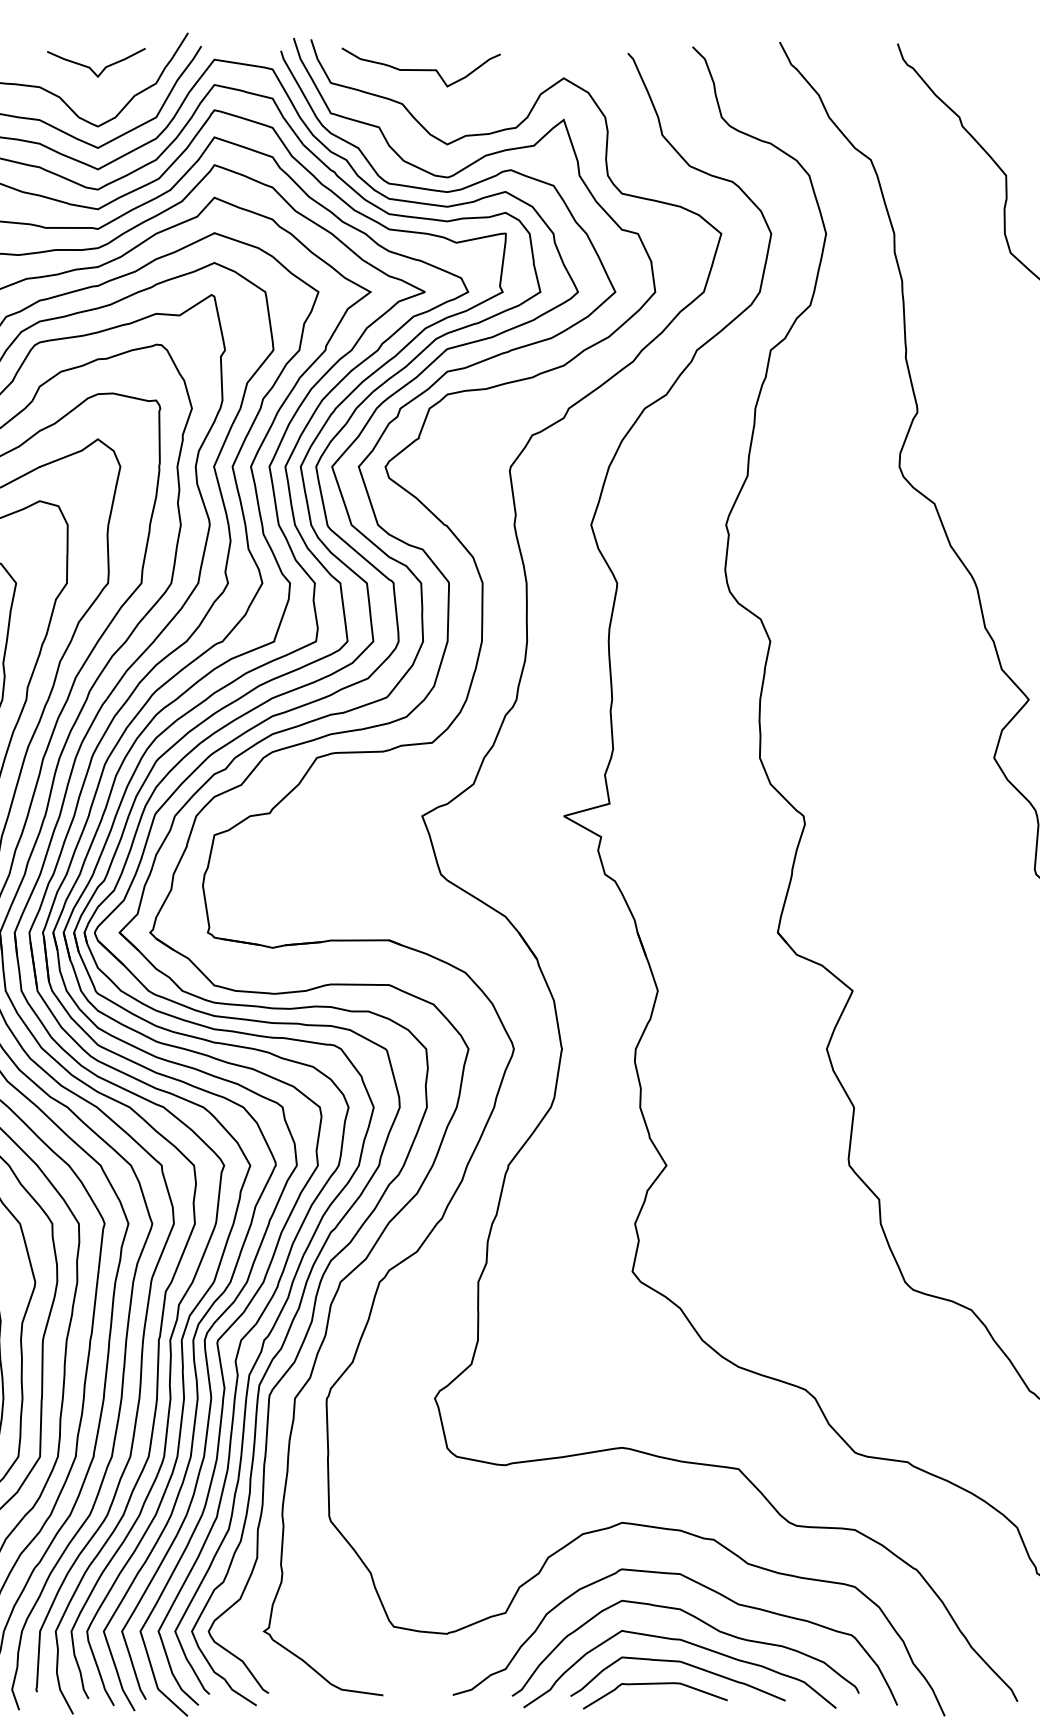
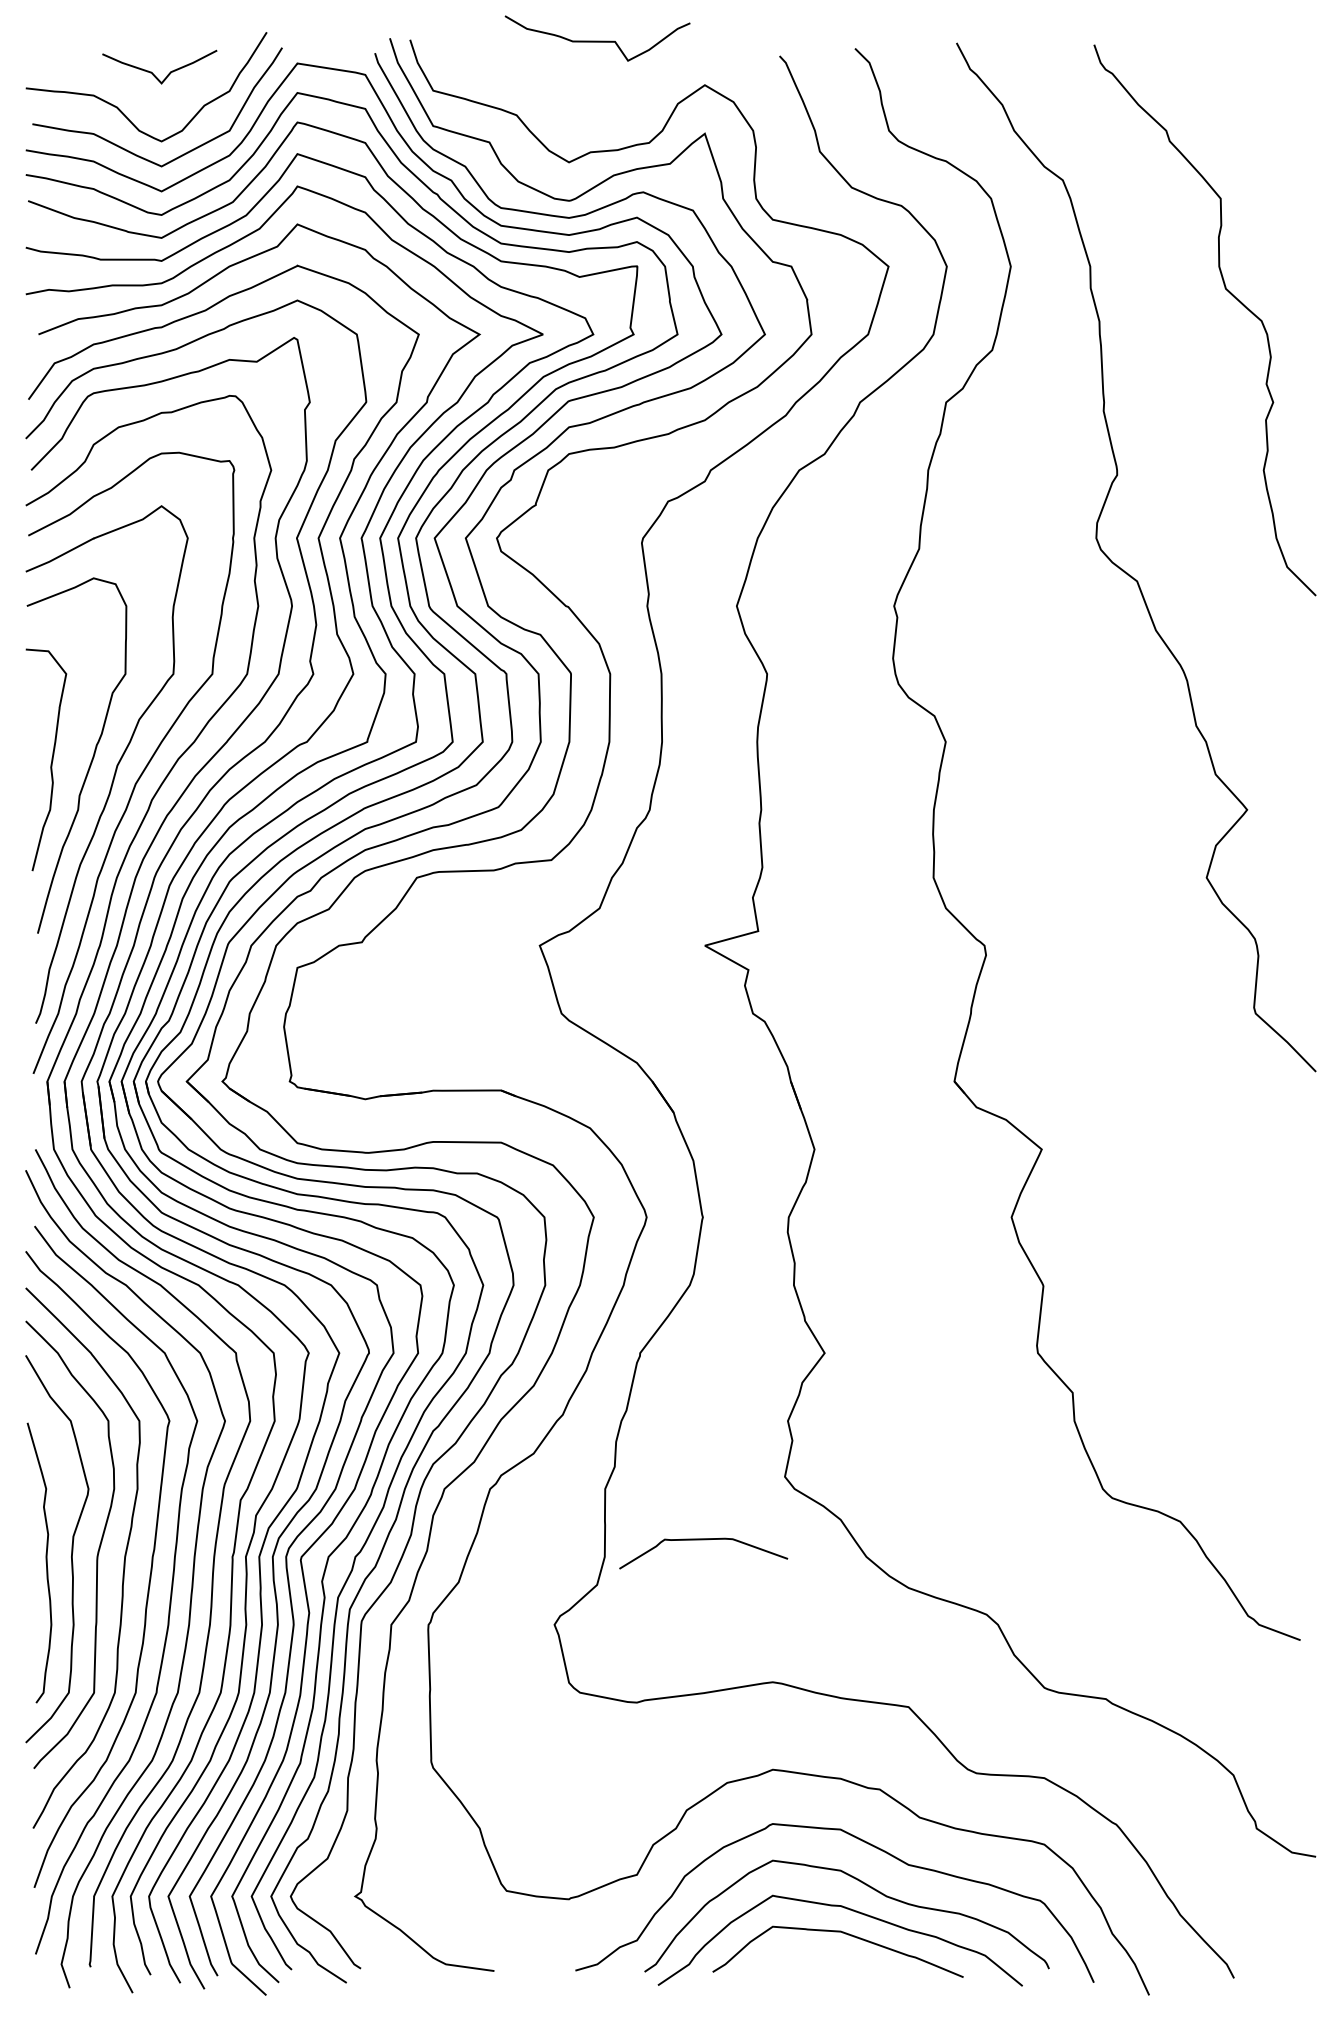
curve: (421, 69) -> (597, 40), moved
curve: (655, 1684) -> (703, 1540), moved

